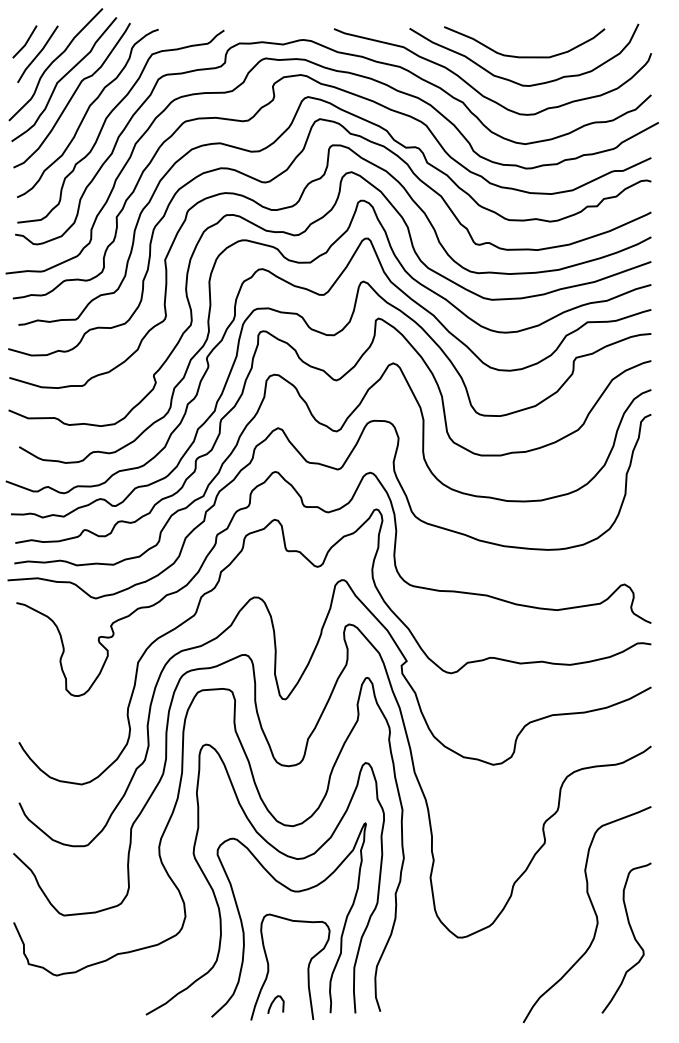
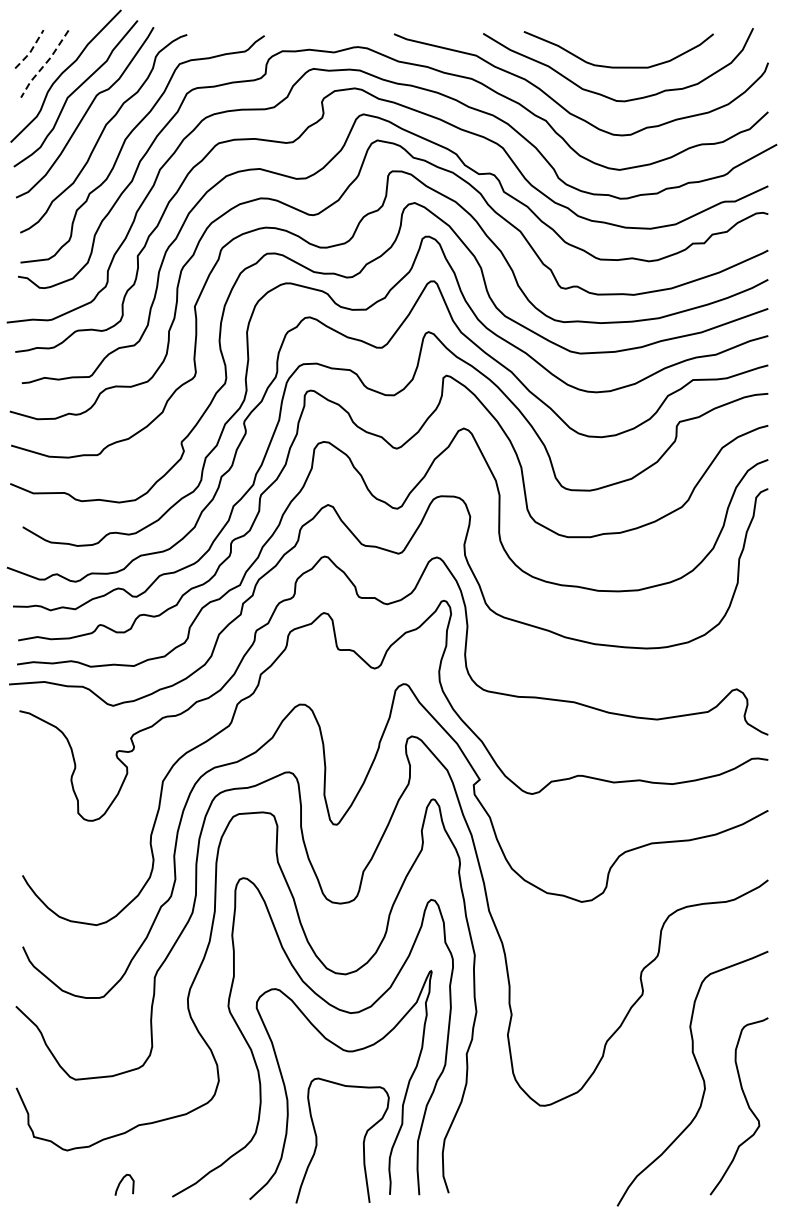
line: (26, 42) -> (31, 50), solid -> dashed
line: (37, 54) -> (44, 64), solid -> dashed
curve: (274, 1001) -> (122, 1181), moved

